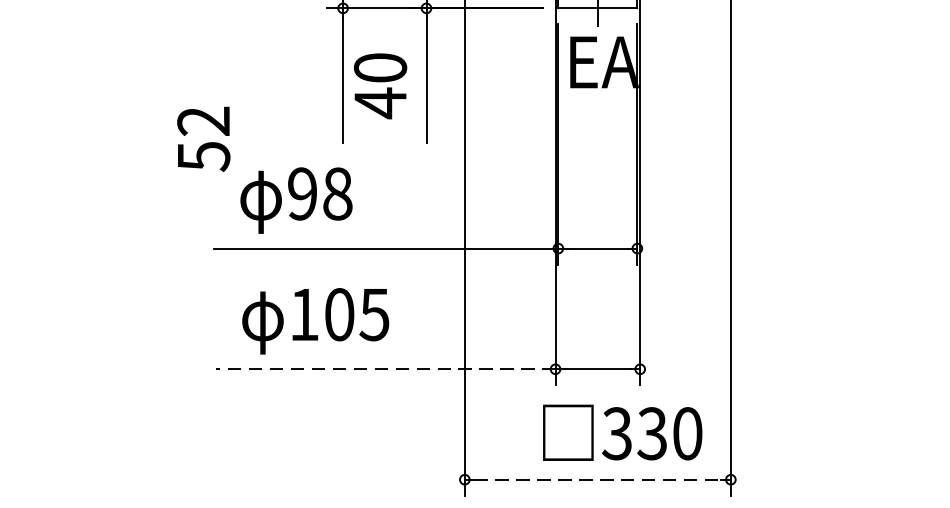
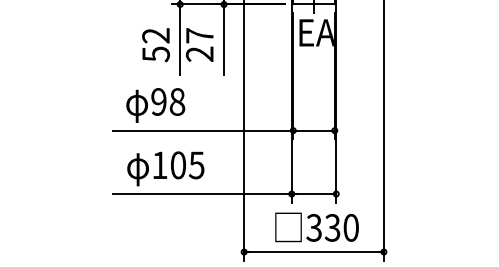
text: (379, 86) -> (199, 45), 40 -> 27
text: (202, 139) -> (155, 45), moved
line: (385, 370) -> (202, 194), dashed -> solid
text: (621, 432) -> (316, 227), moved
line: (598, 480) -> (314, 252), dashed -> solid

